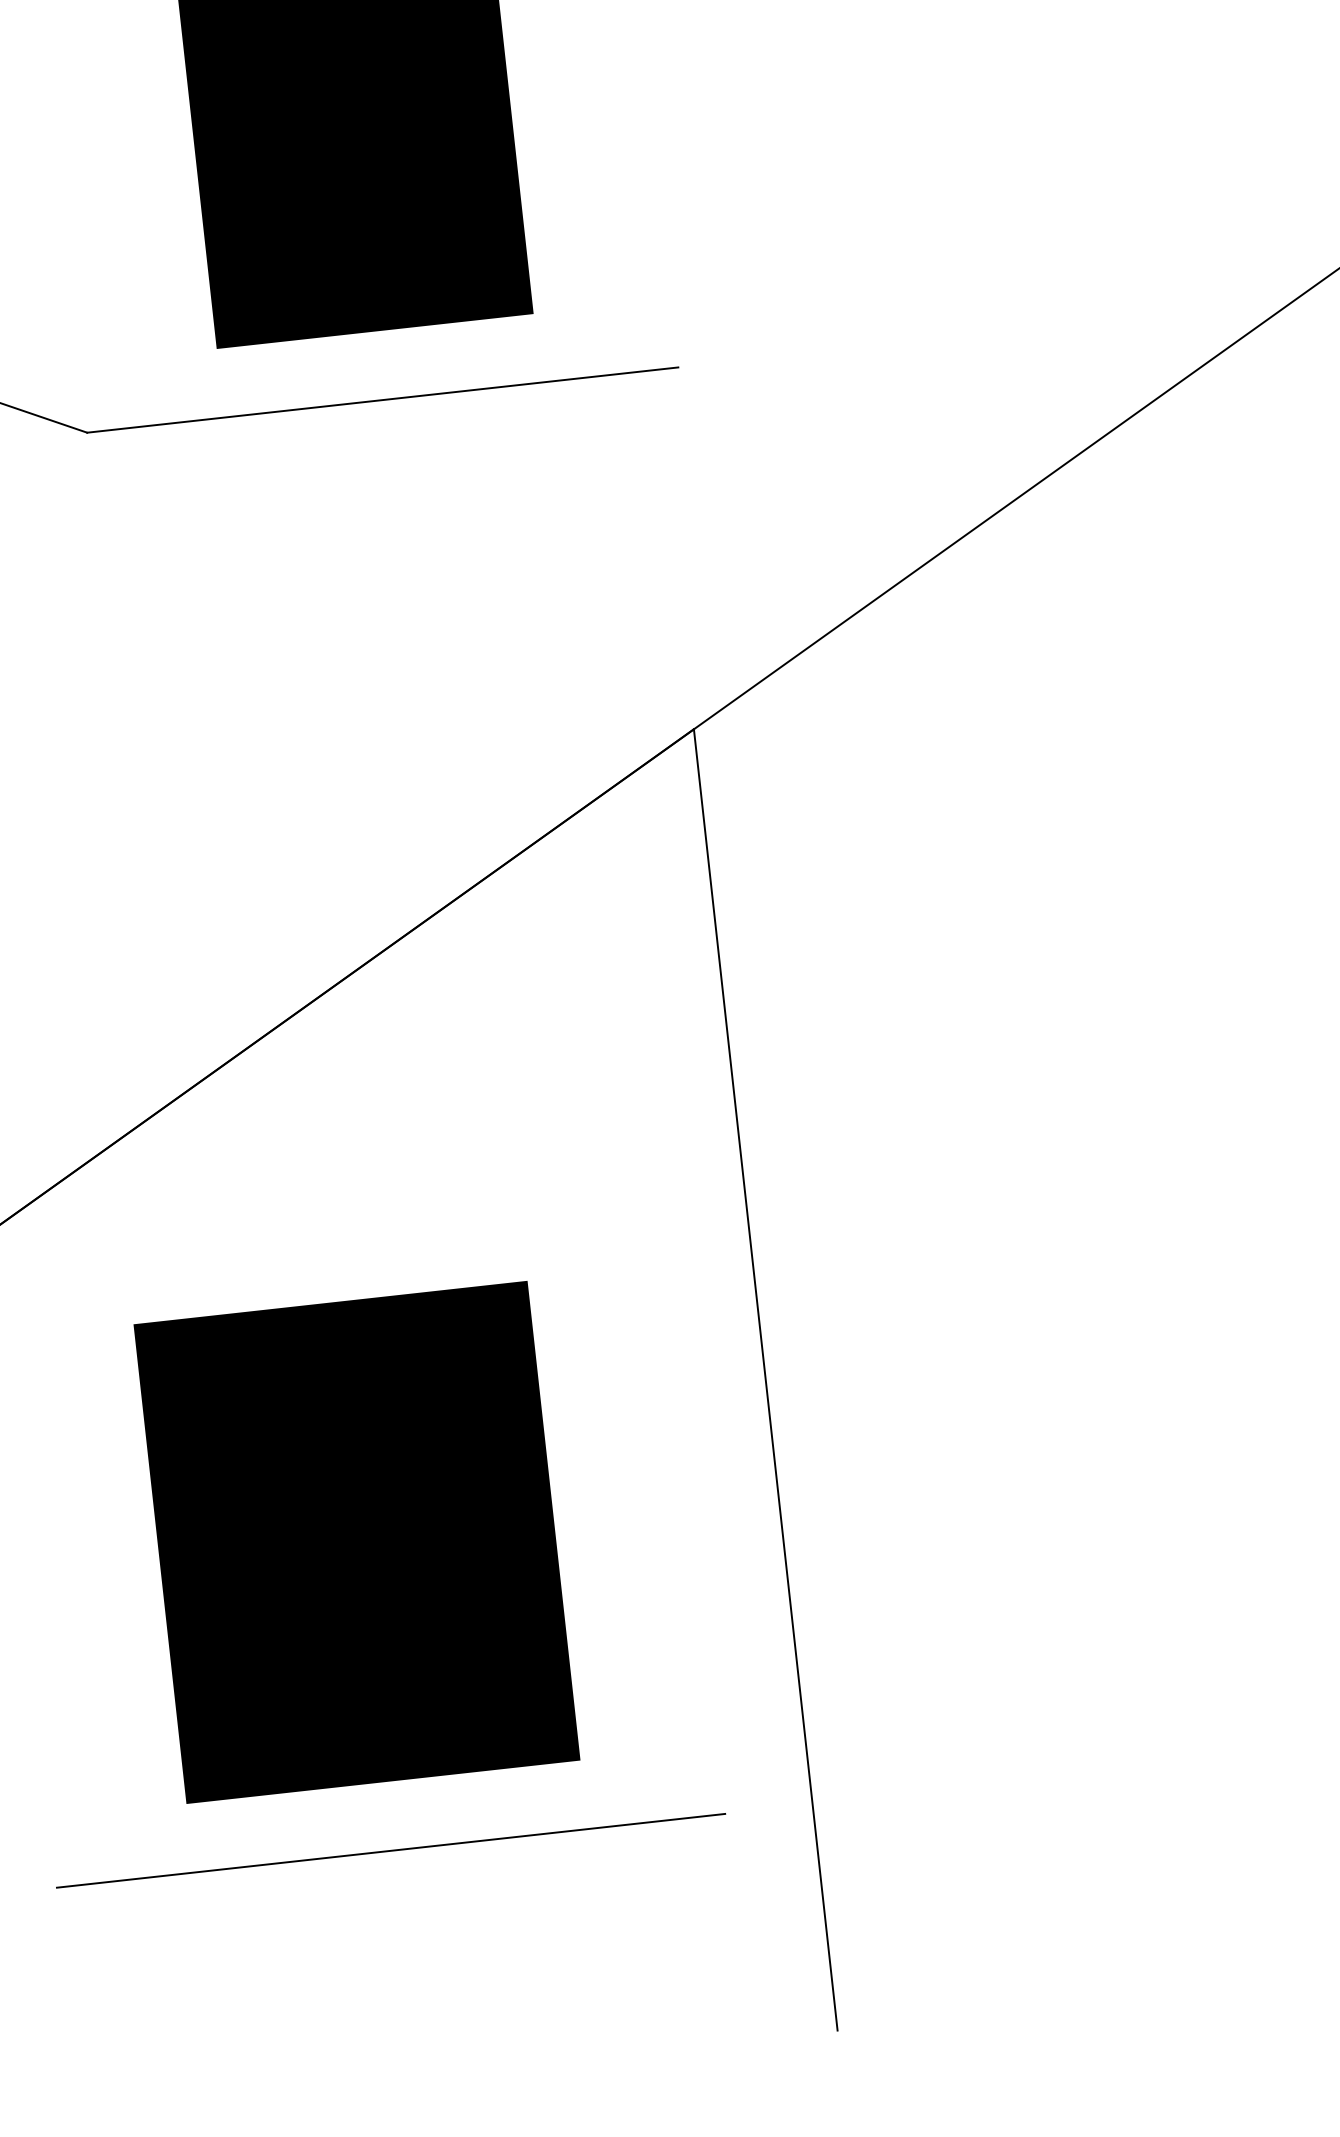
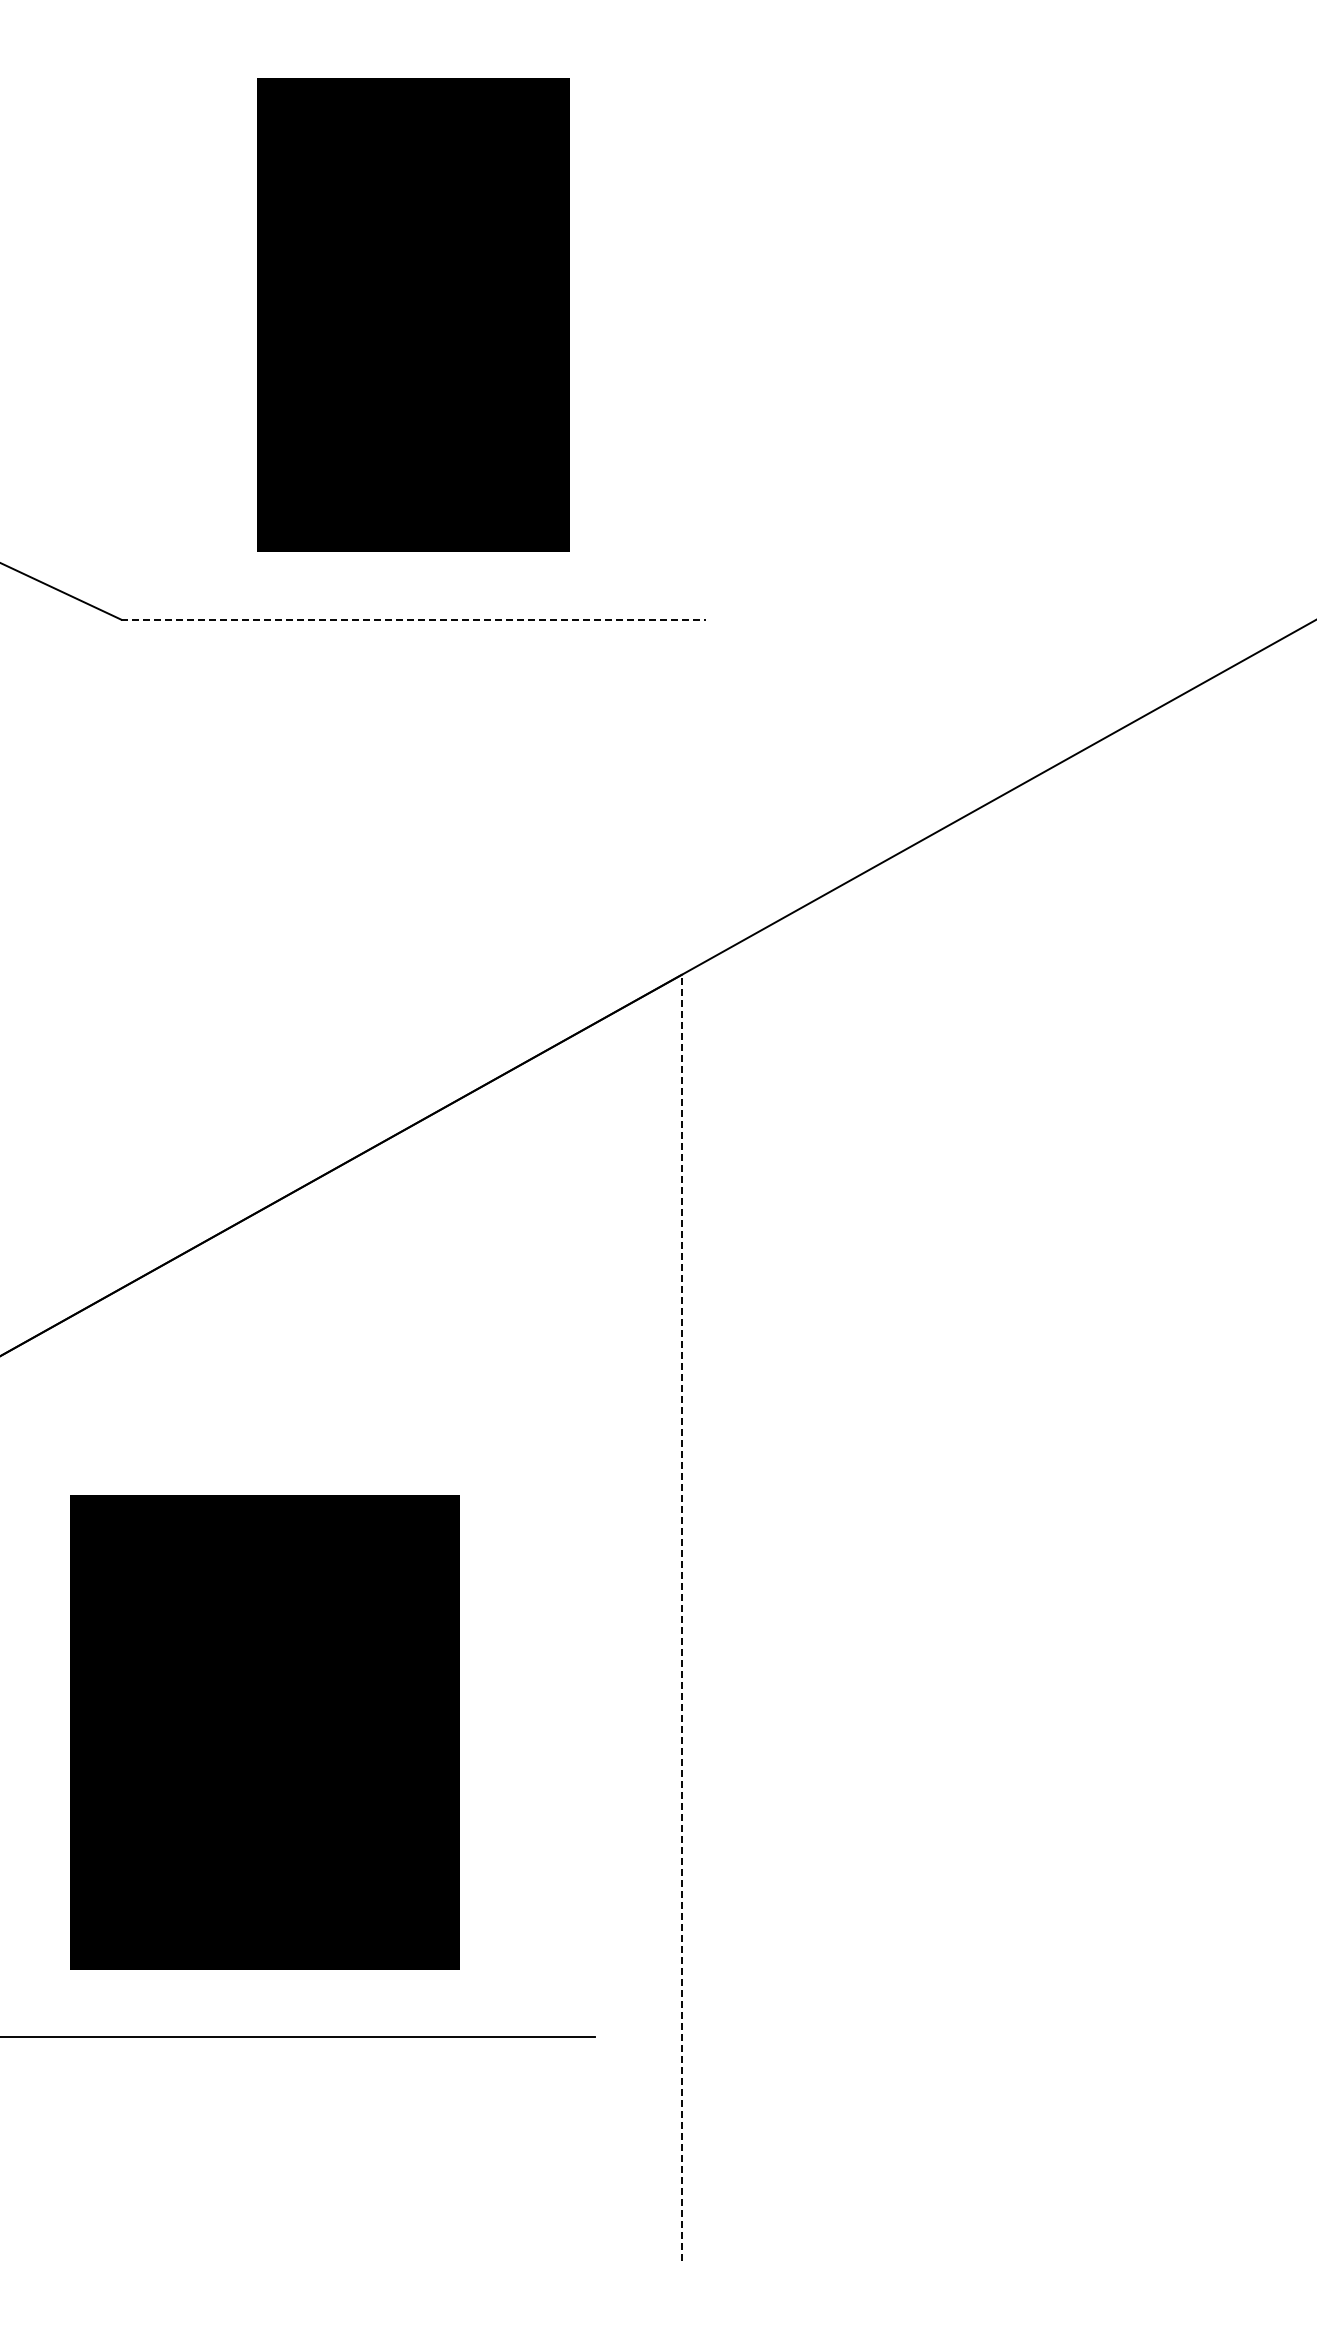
line: (383, 399) -> (414, 619), solid -> dashed
line: (765, 1379) -> (681, 1617), solid -> dashed

